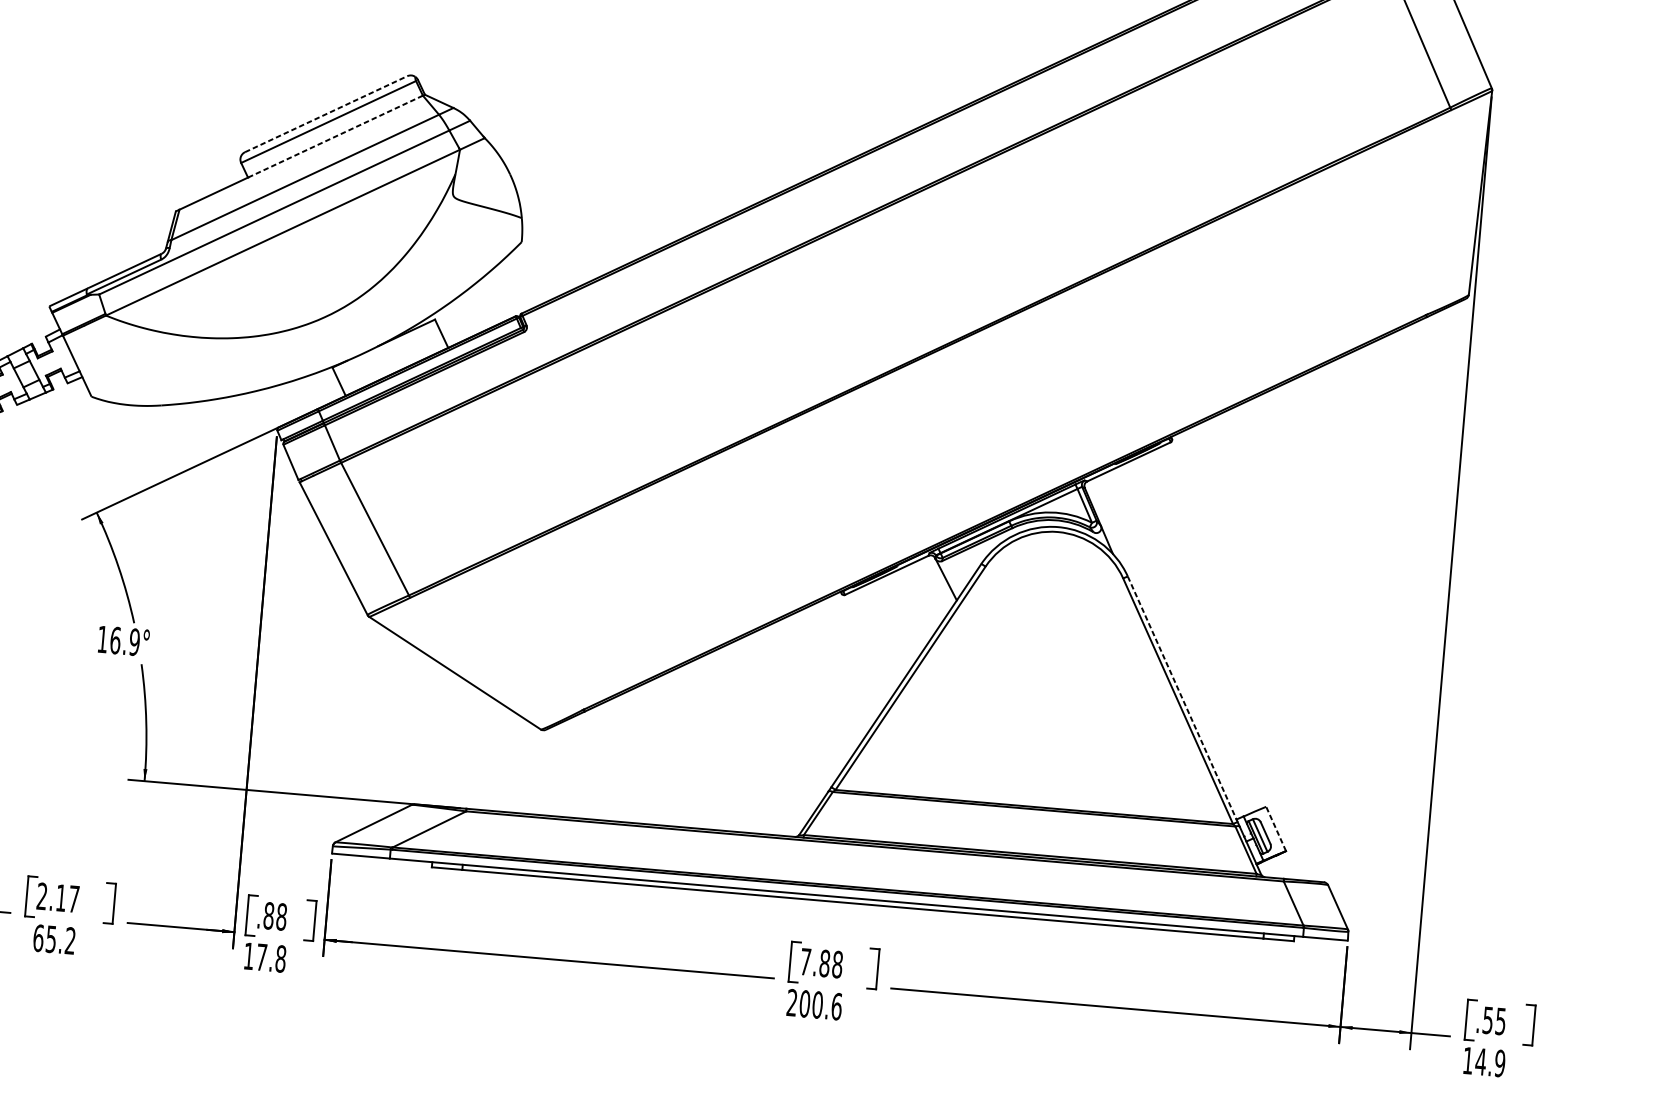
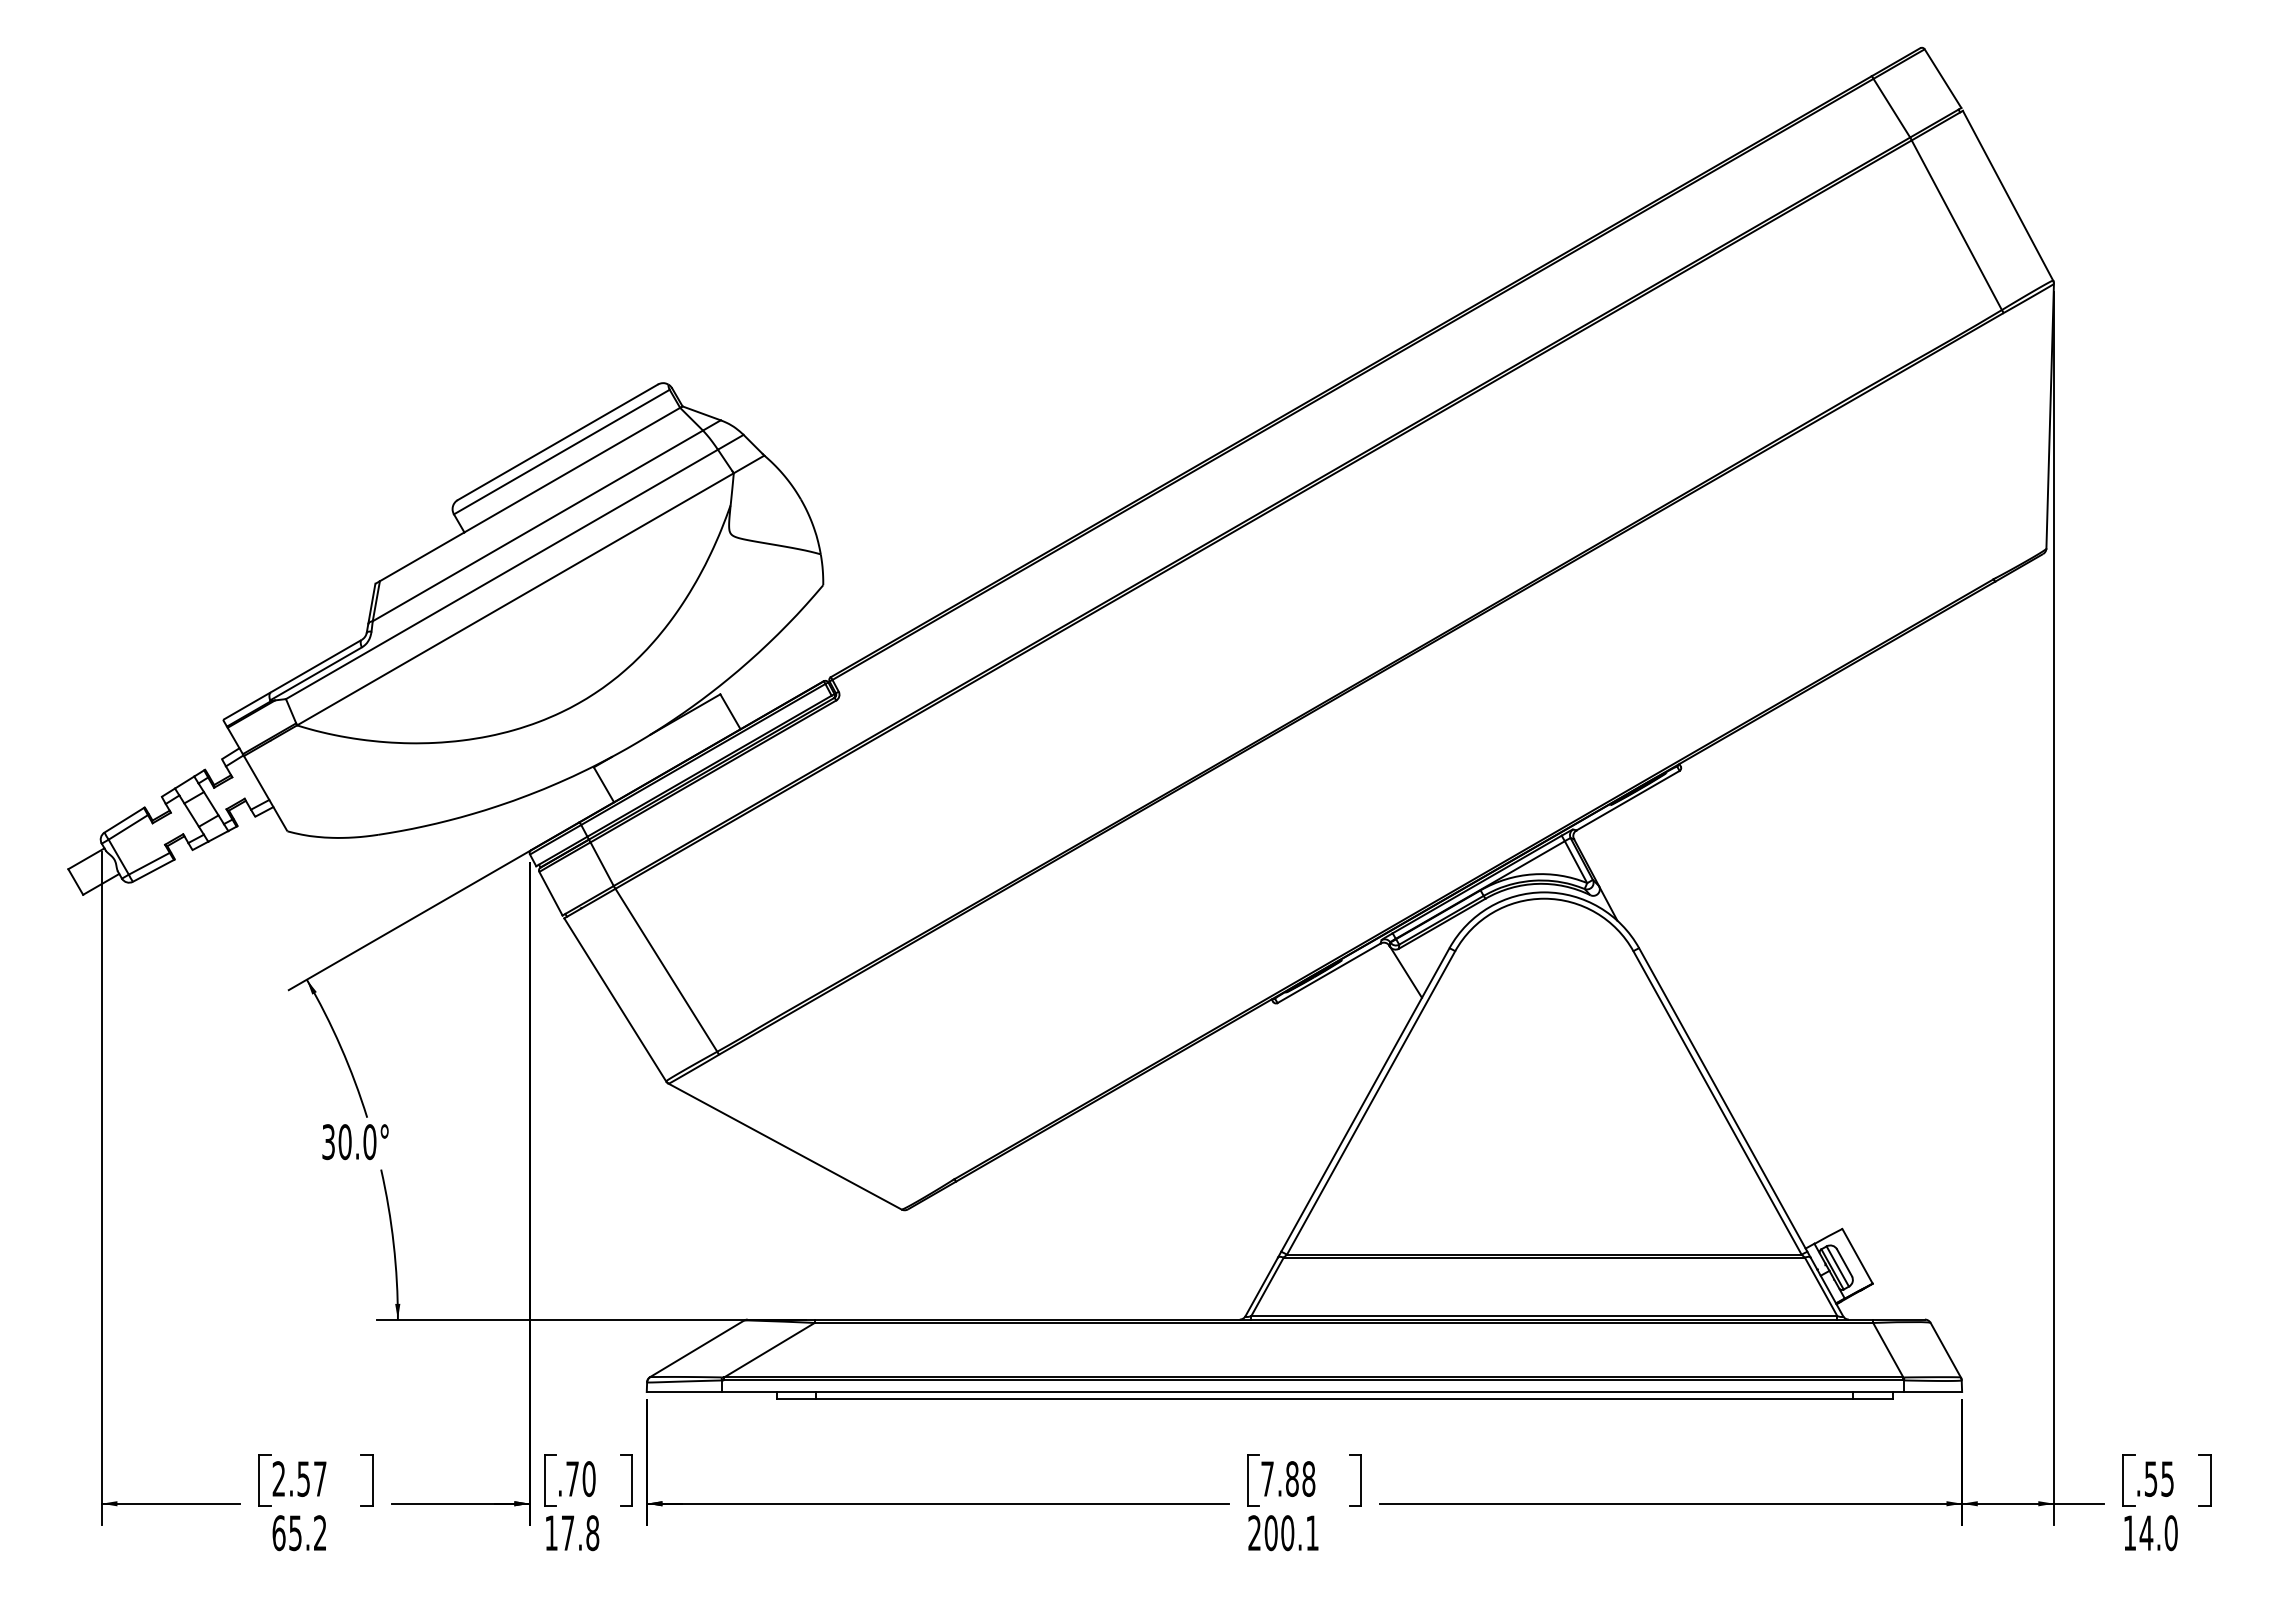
line: (325, 114) -> (557, 442), dashed -> solid
line: (335, 136) -> (572, 470), dashed -> solid
text: (118, 641) -> (349, 1142), 16.9° -> 30.0°
line: (1182, 699) -> (1723, 1100), dashed -> solid
line: (1276, 828) -> (1857, 1255), dashed -> solid
text: (61, 898) -> (303, 1479), 2.17 -> 2.57
text: (275, 916) -> (580, 1478), .88 -> .70
text: (836, 1006) -> (1312, 1533), 200.6 -> 200.1
text: (1499, 1063) -> (2170, 1533), 14.9 -> 14.0

